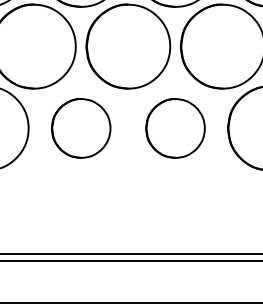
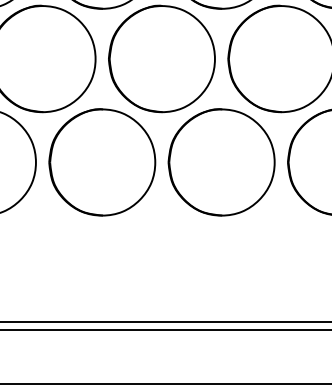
part: (81, 128) -> (102, 162), size x1.43
part: (175, 128) -> (221, 162), size x1.43

